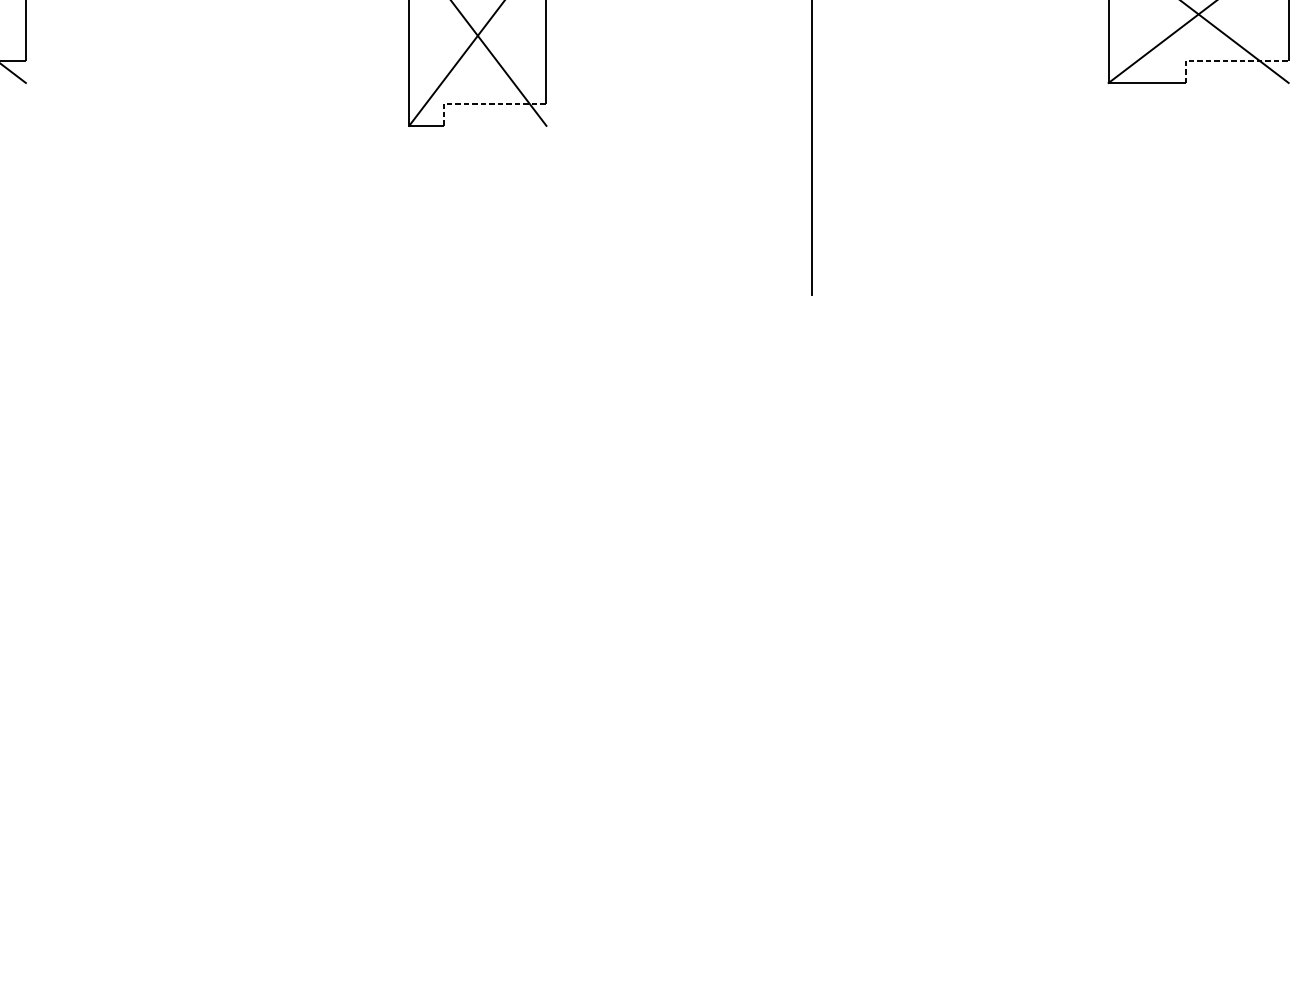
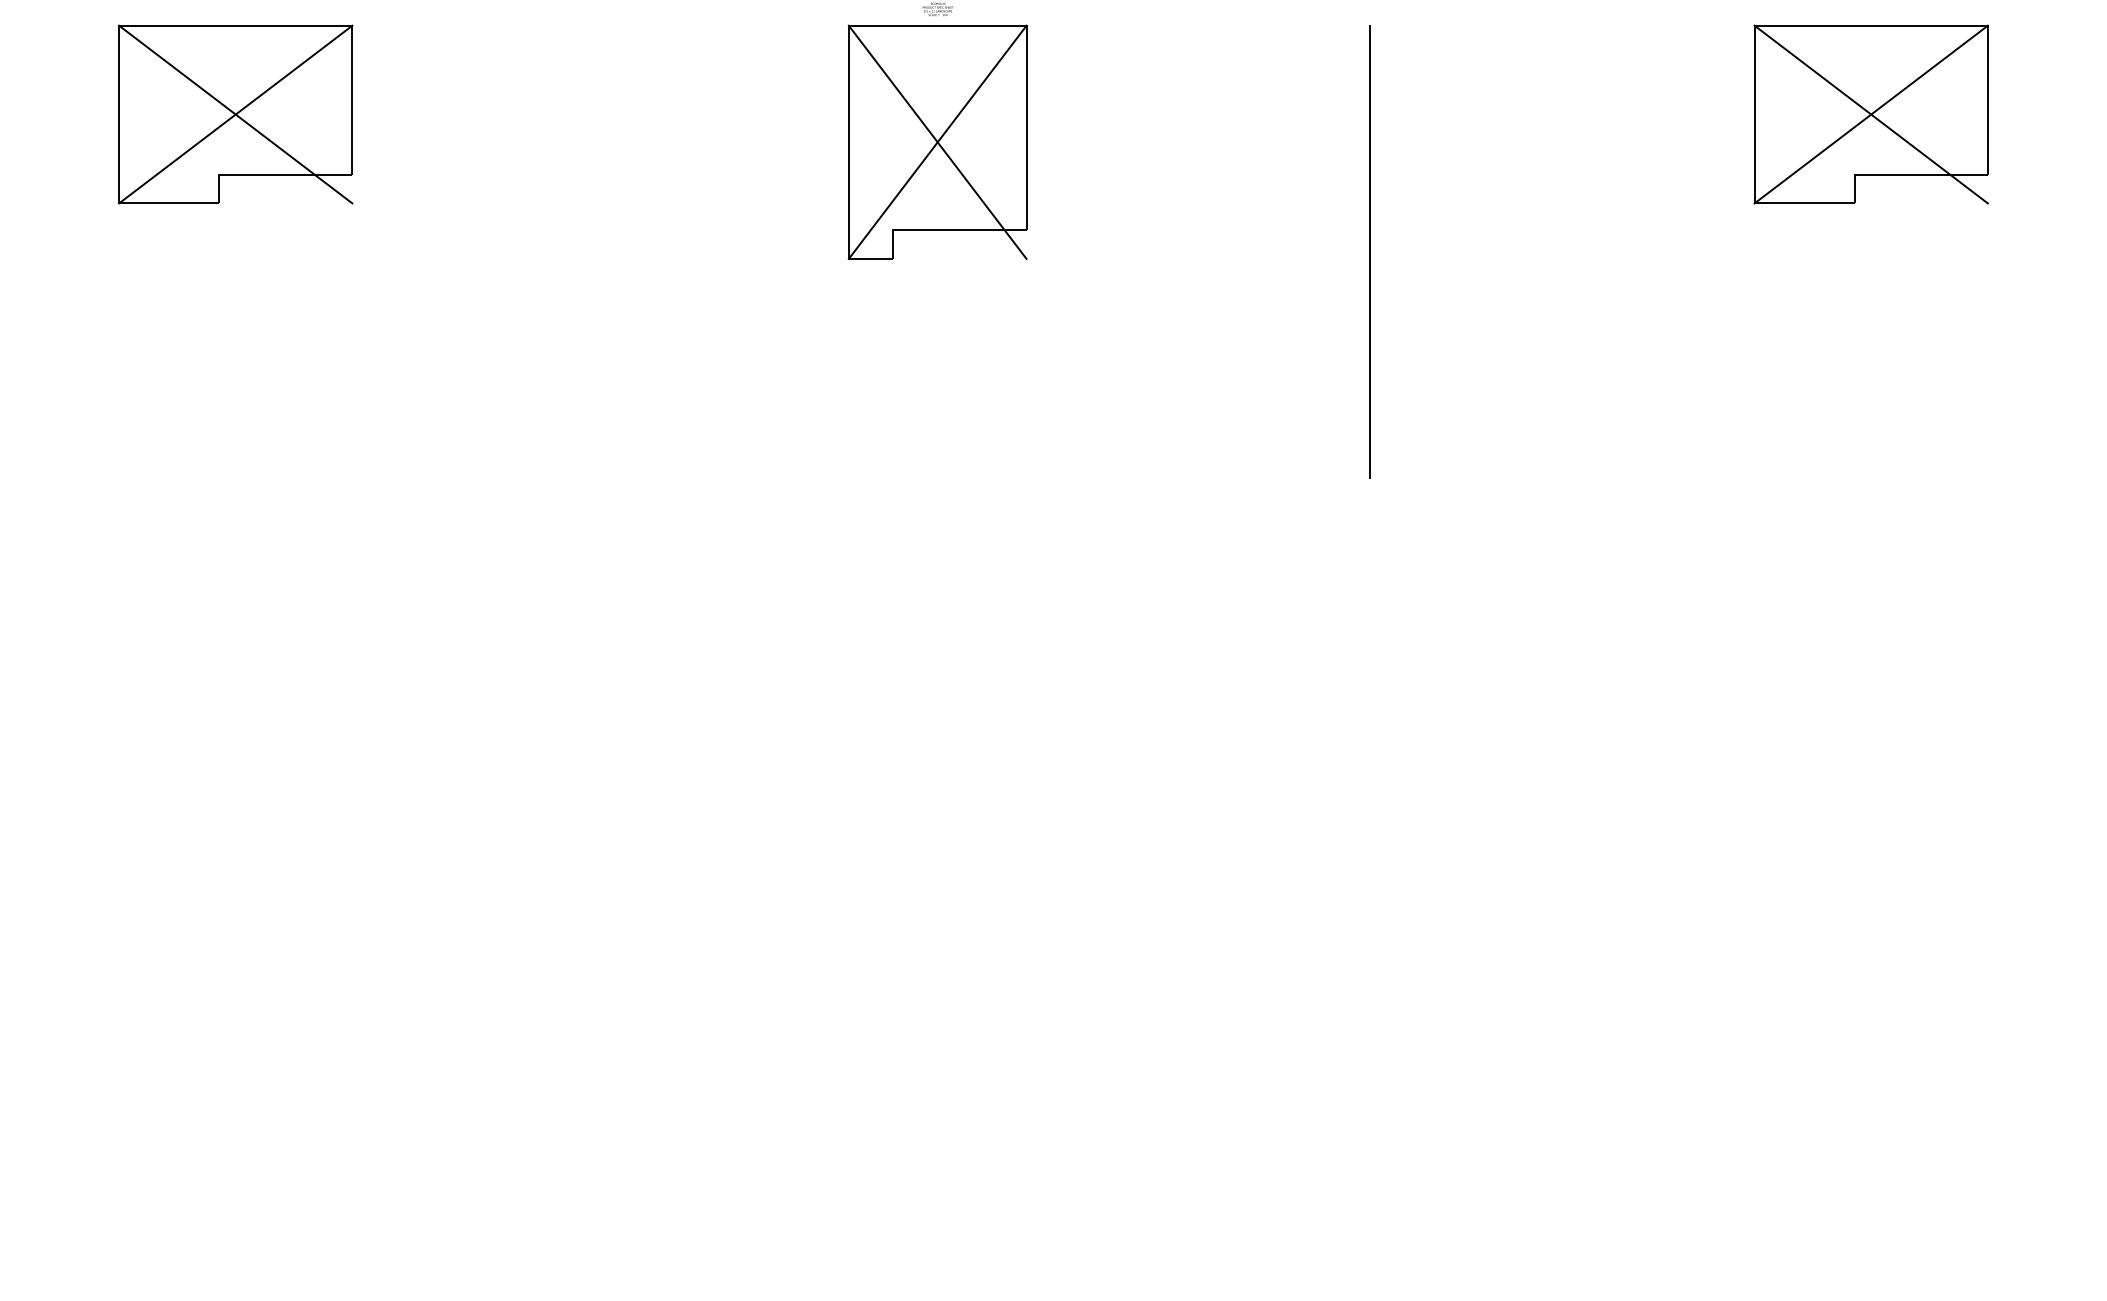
line: (1225, 60) -> (1906, 174), dashed -> solid
line: (483, 103) -> (945, 230), dashed -> solid

